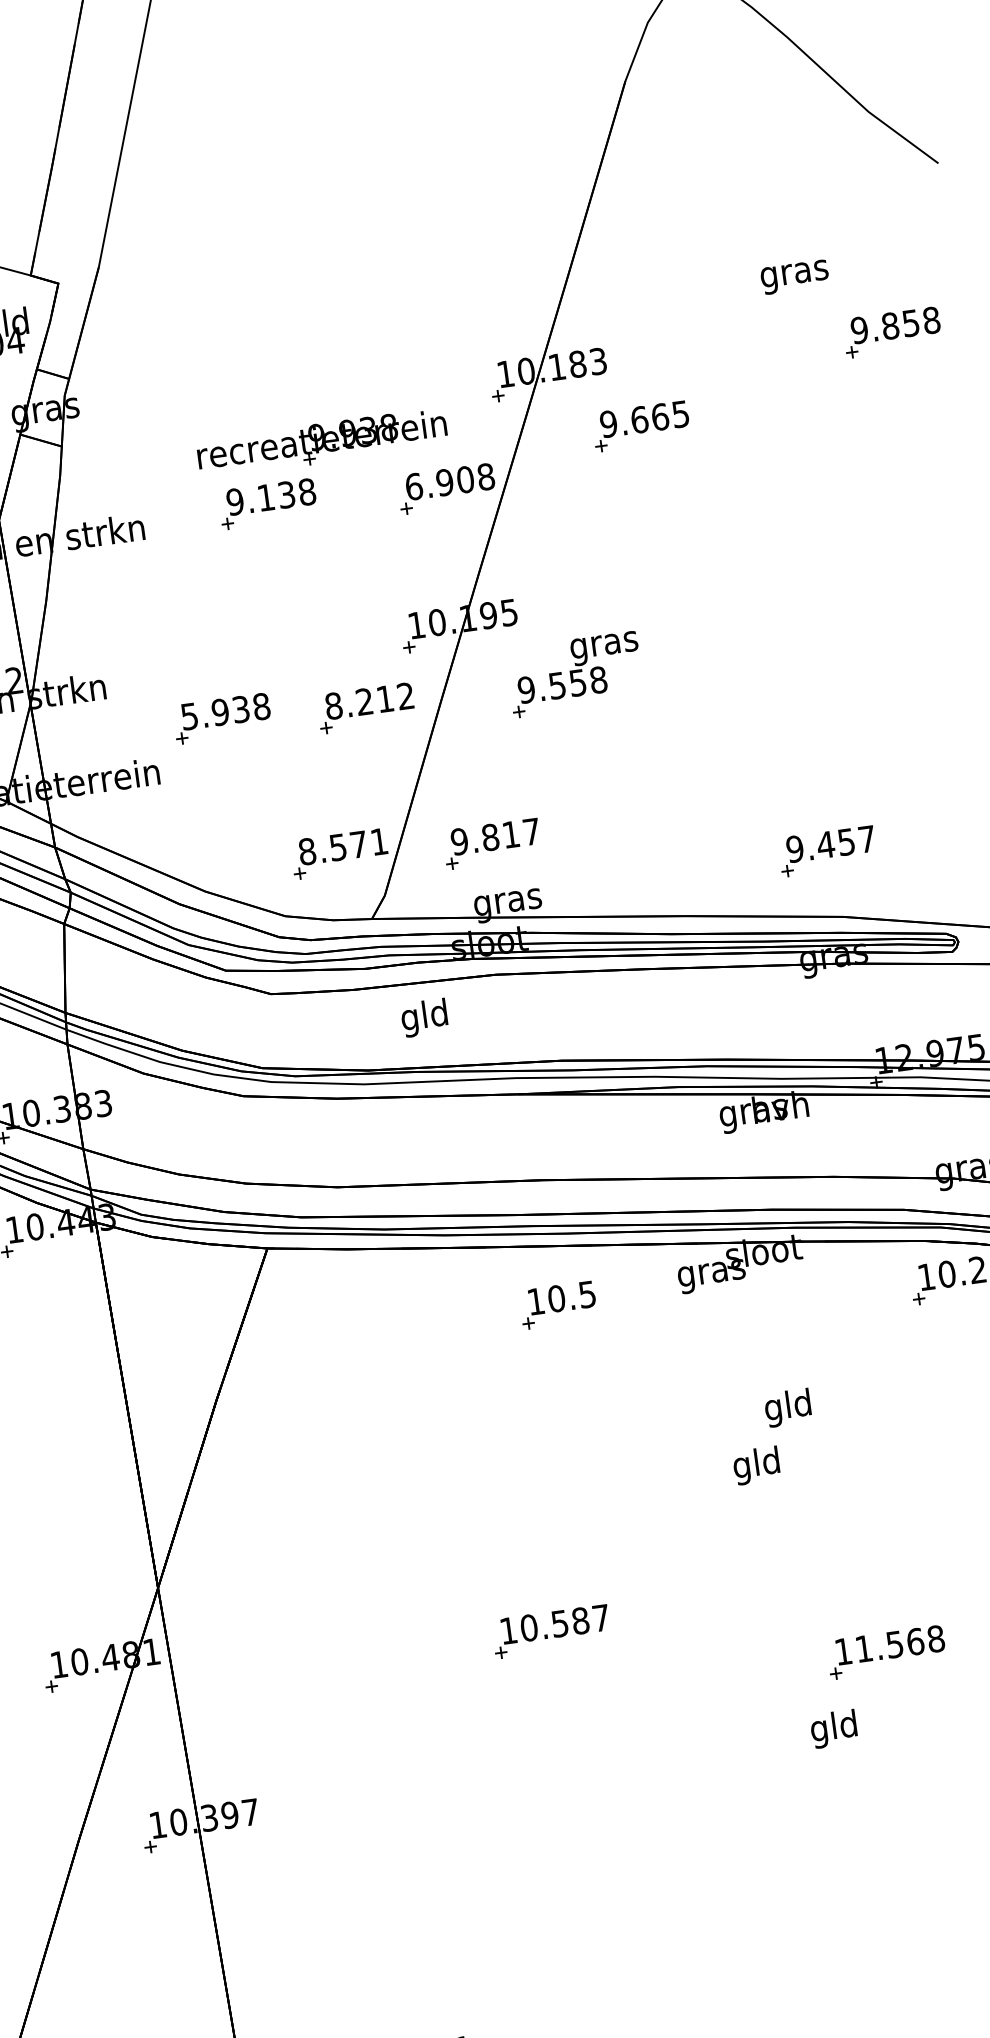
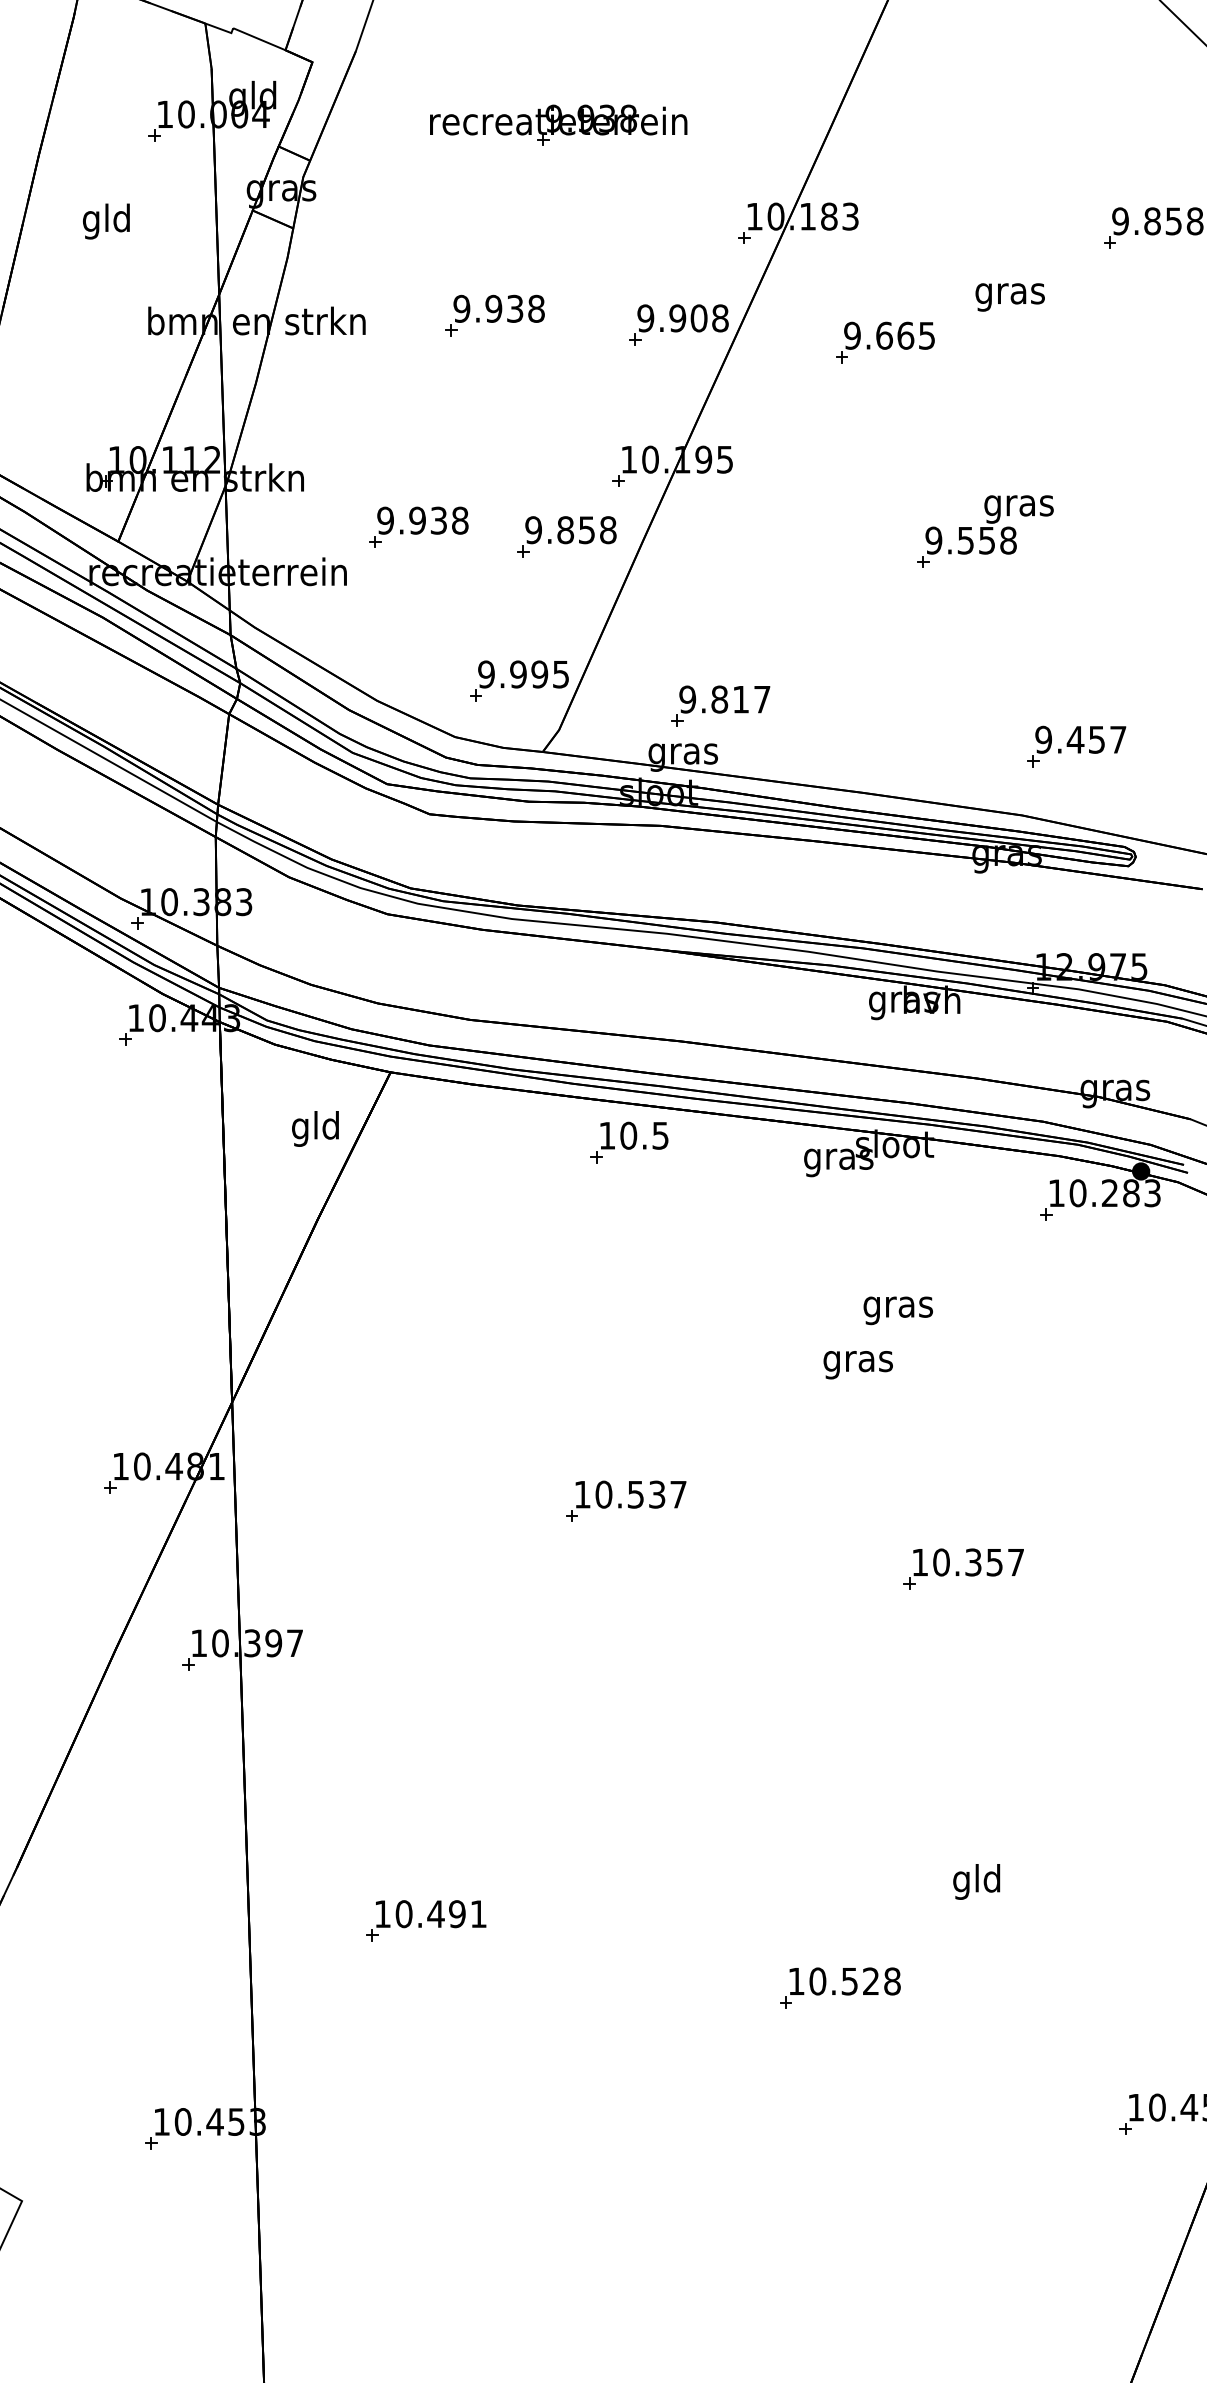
text: (794, 277) -> (1009, 297), moved
part: (641, 426) -> (885, 342), moved
part: (322, 442) -> (558, 124), moved
text: (413, 486) -> (645, 318), 6.908 -> 9.908
text: (265, 497) -> (493, 308), 9.138 -> 9.938
part: (575, 674) -> (985, 531), moved
text: (369, 701) -> (570, 530), 8.212 -> 9.858
text: (189, 716) -> (385, 520), 5.938 -> 9.938
part: (492, 843) -> (720, 705), moved
text: (343, 846) -> (523, 674), 8.571 -> 9.995
part: (827, 851) -> (1076, 746), moved
text: (424, 1017) -> (315, 1128), moved
part: (558, 1305) -> (629, 1142), moved
text: (788, 1408) -> (898, 1307), gld -> gras
text: (756, 1465) -> (857, 1361), gld -> gras
text: (580, 1620) -> (657, 1494), 10.587 -> 10.537
text: (899, 1643) -> (978, 1562), 11.568 -> 10.357
text: (833, 1728) -> (976, 1881), moved

